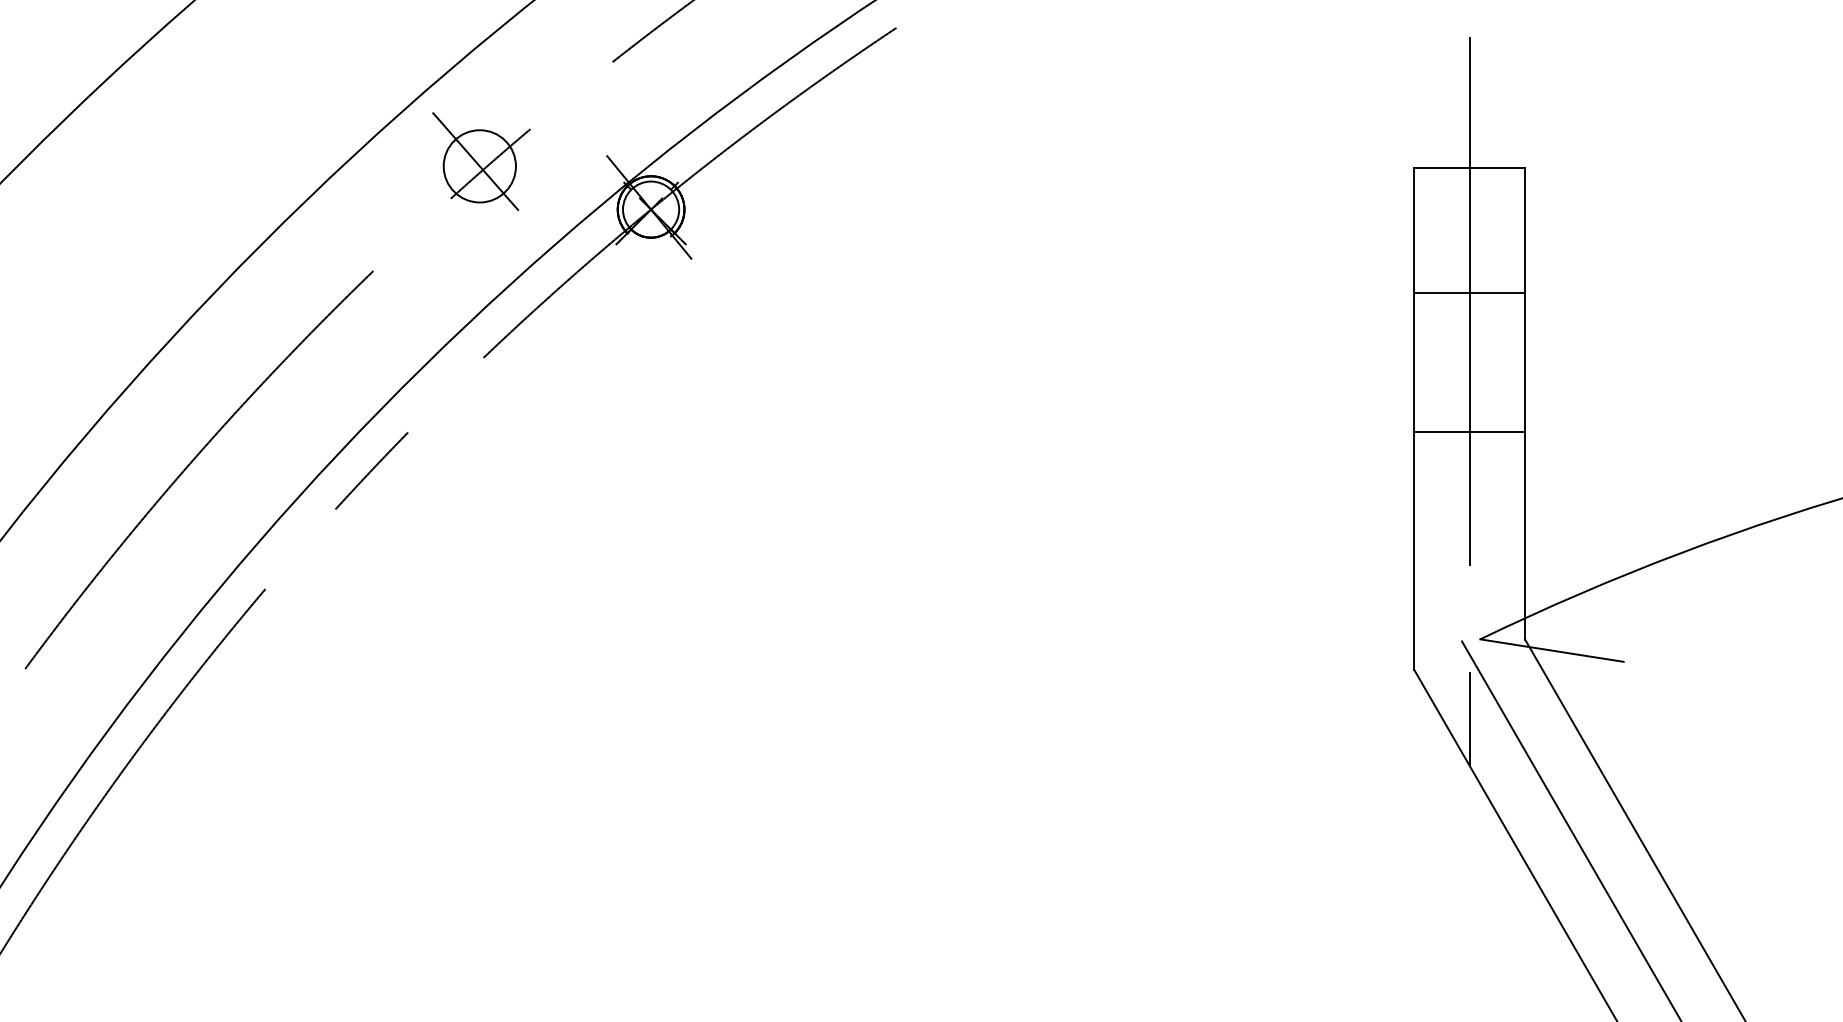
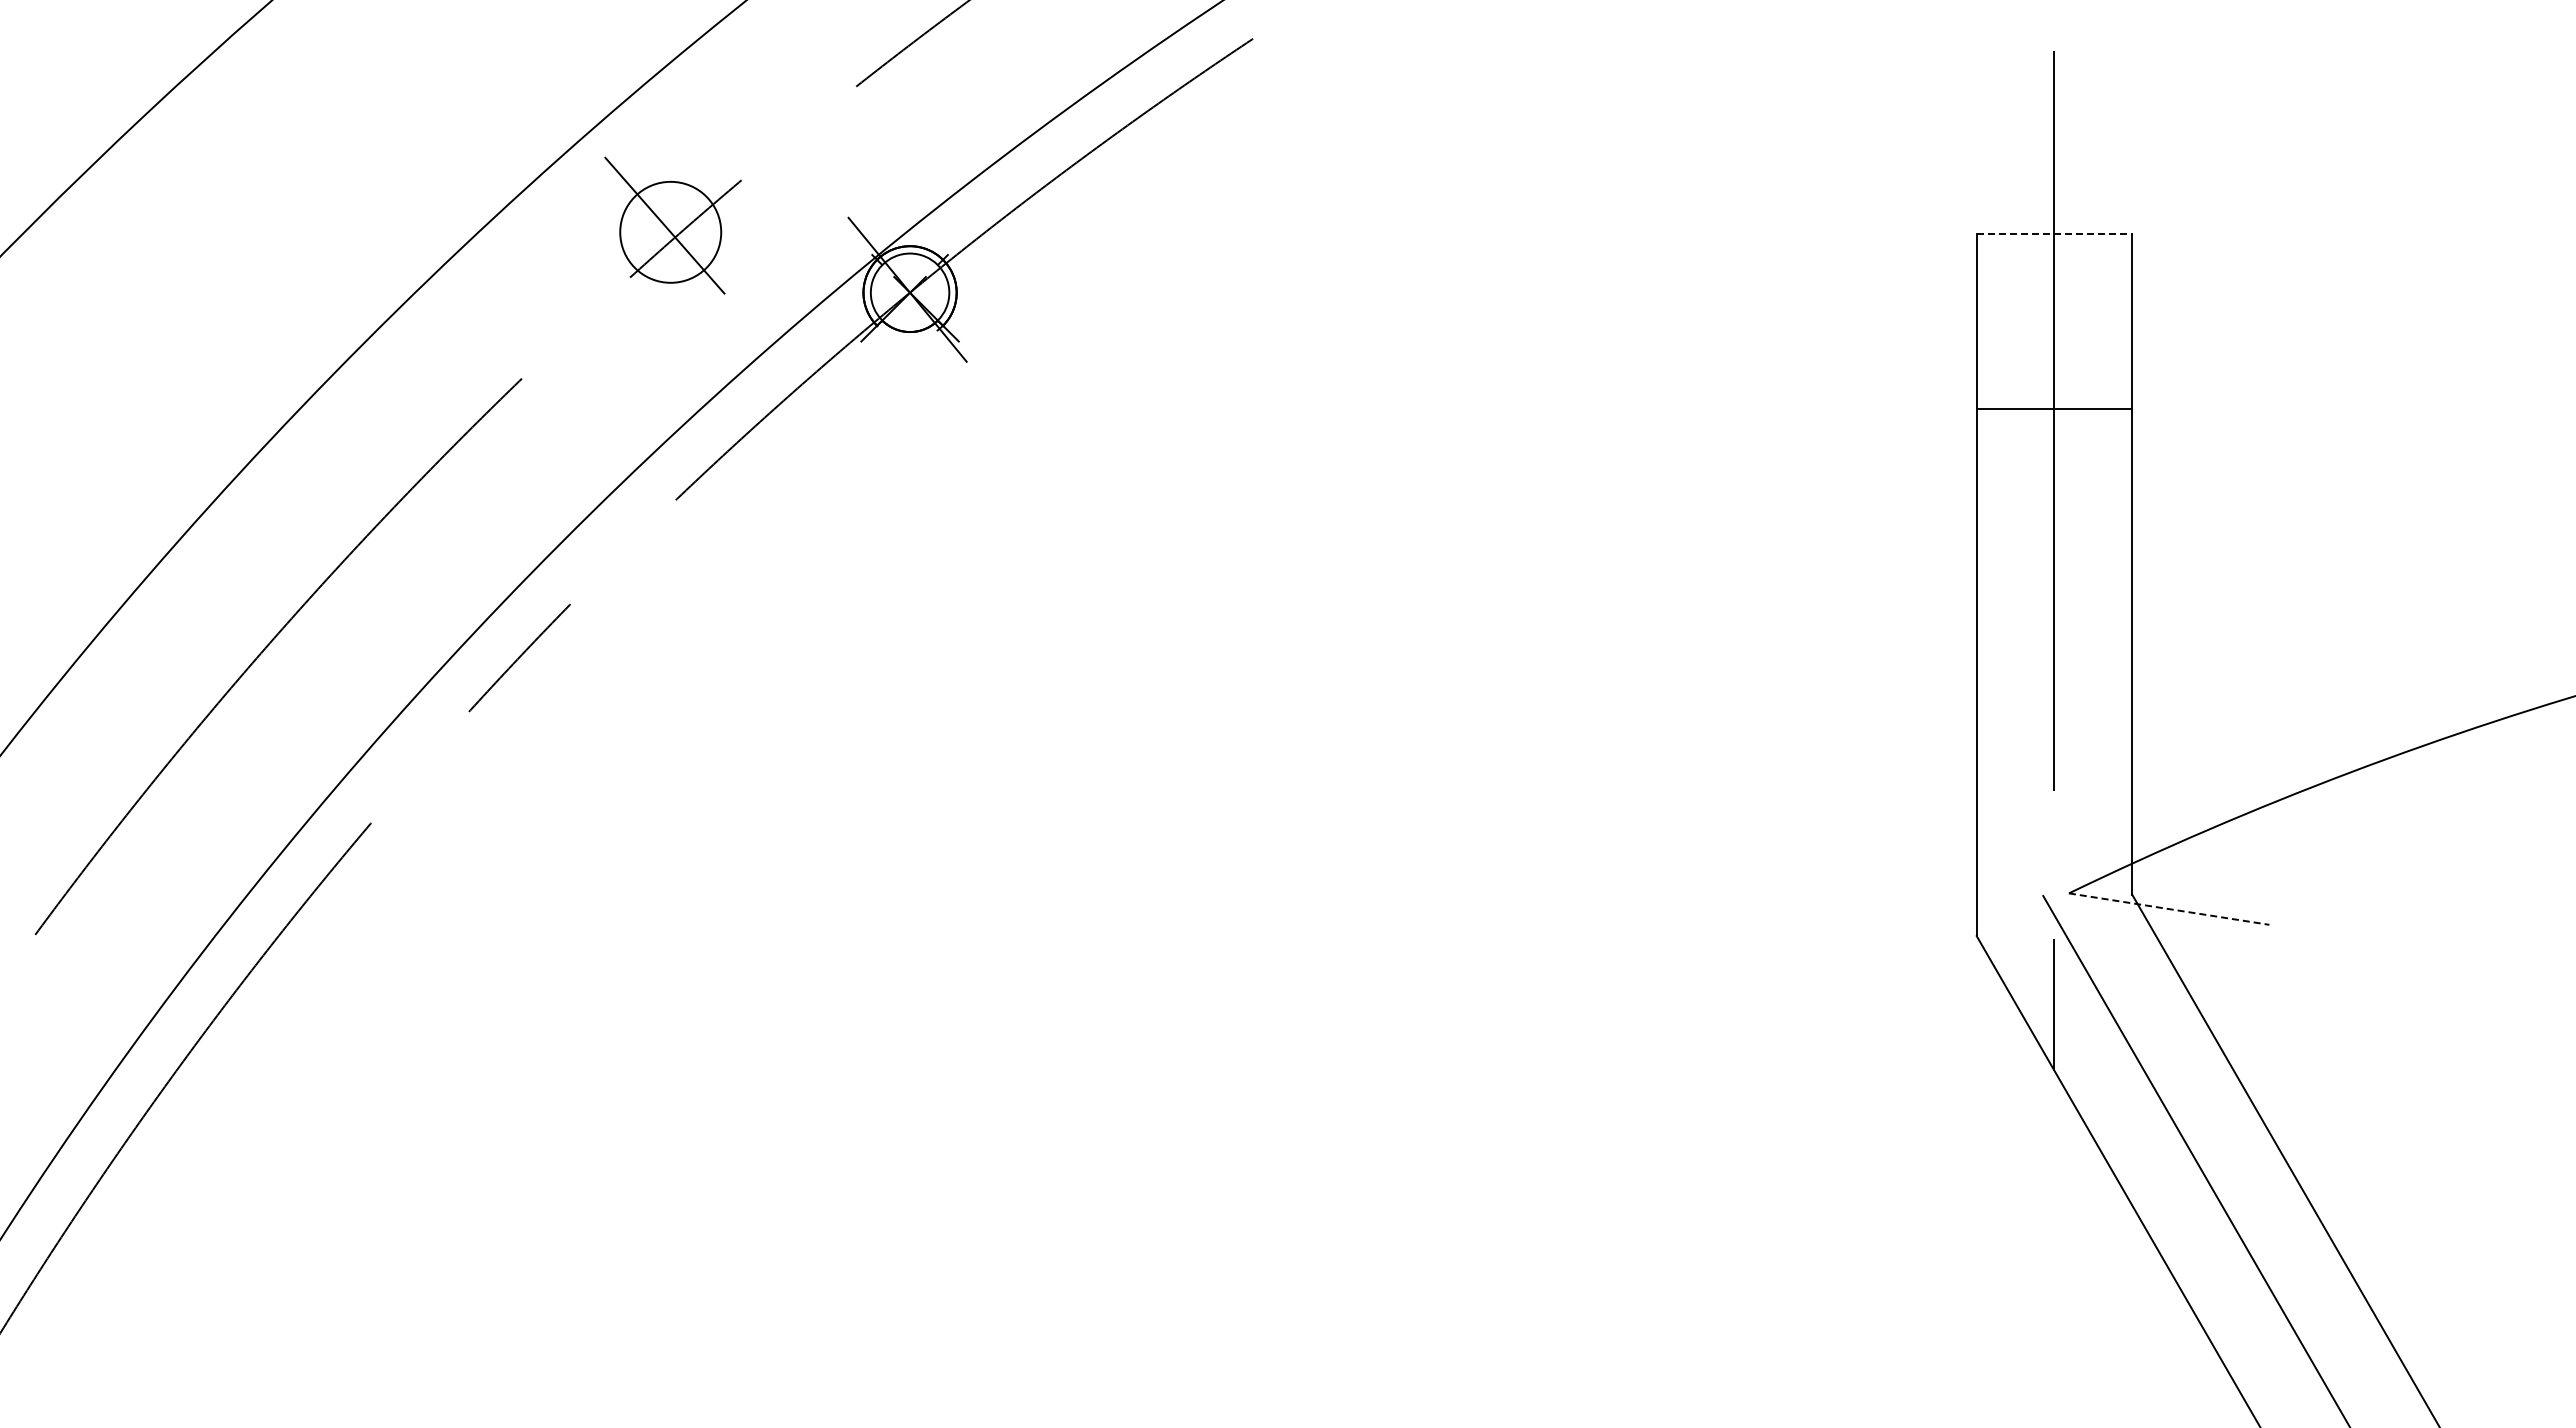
line: (1469, 167) -> (2054, 233), solid -> dashed
line: (1469, 431) -> (2054, 602), removed
line: (1552, 650) -> (2169, 909), solid -> dashed

